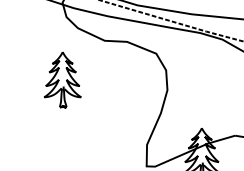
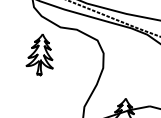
part: (62, 79) -> (40, 54), moved

